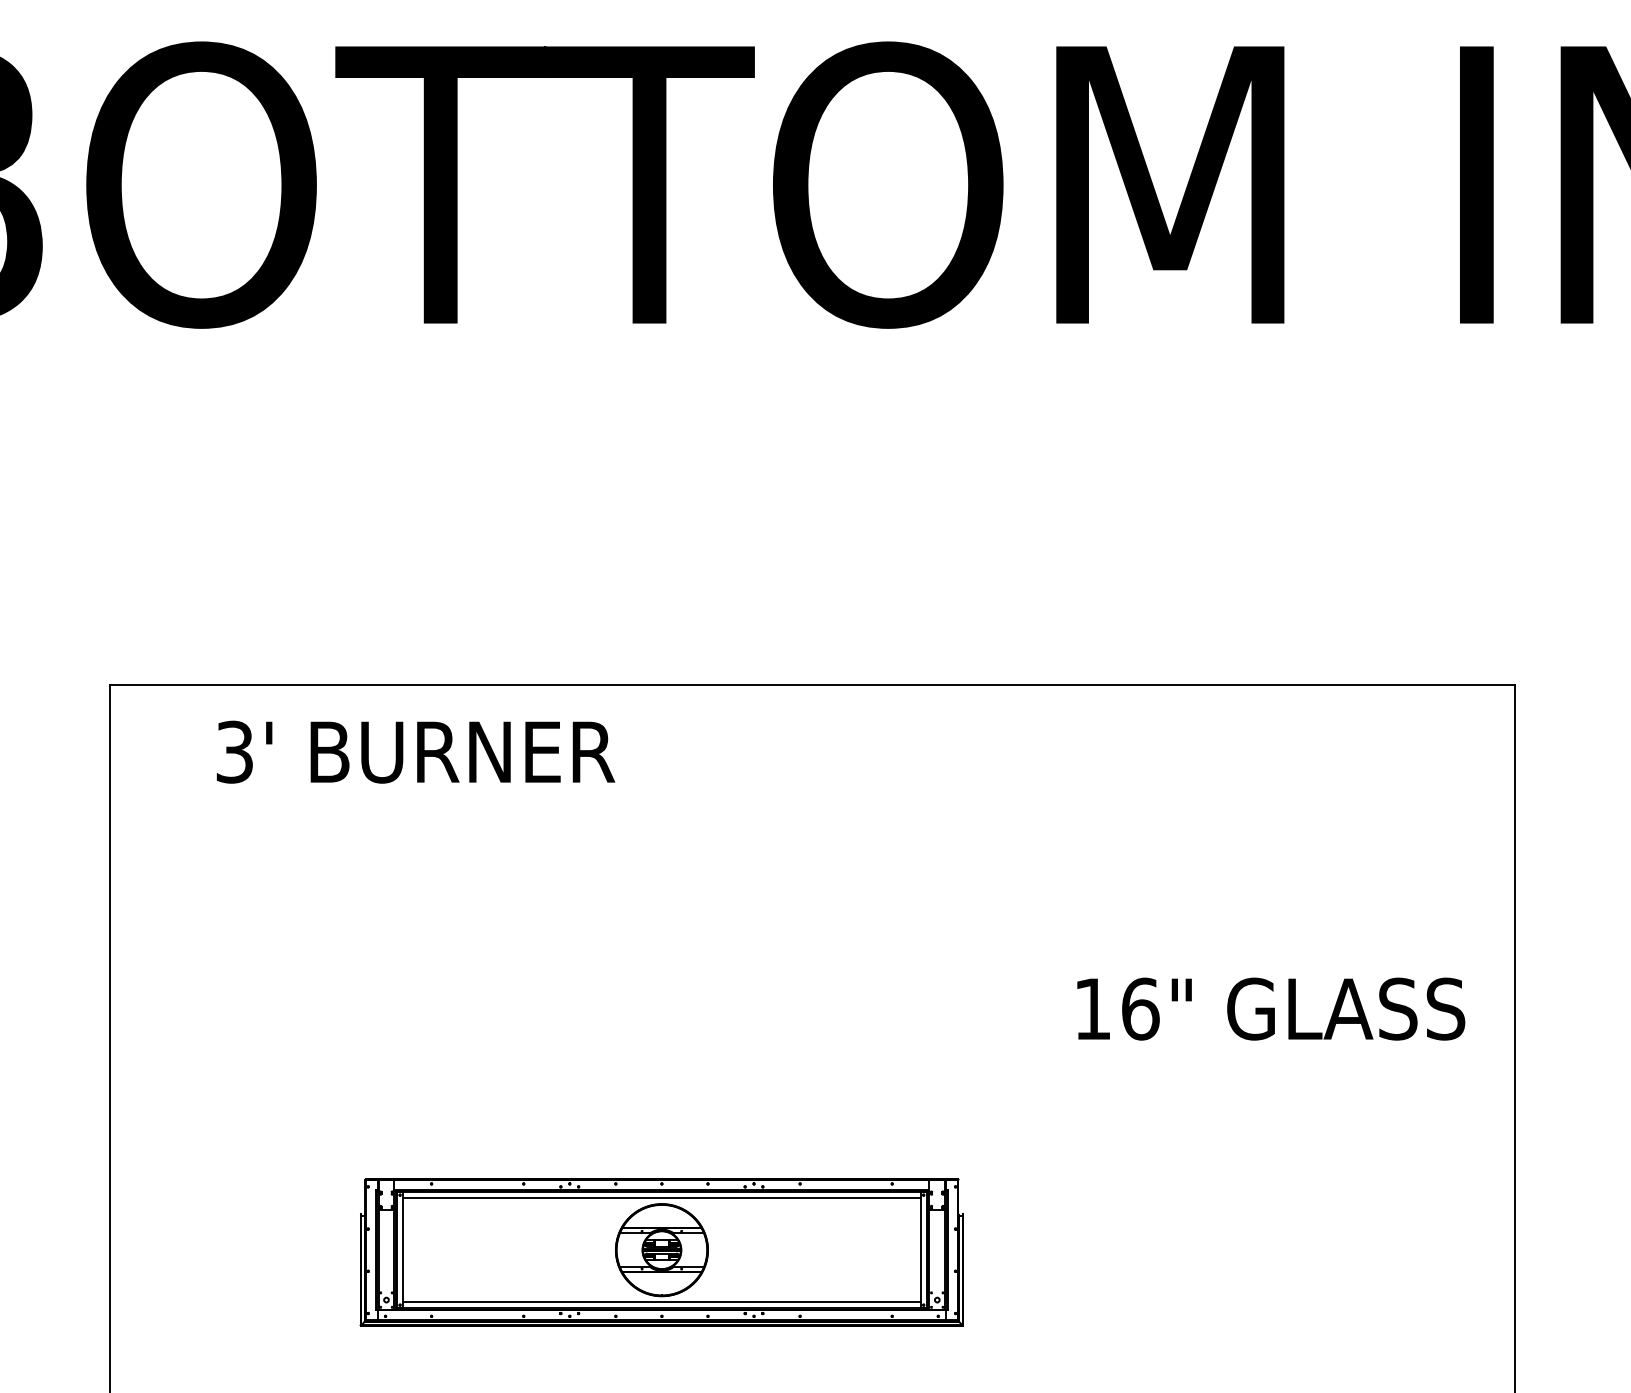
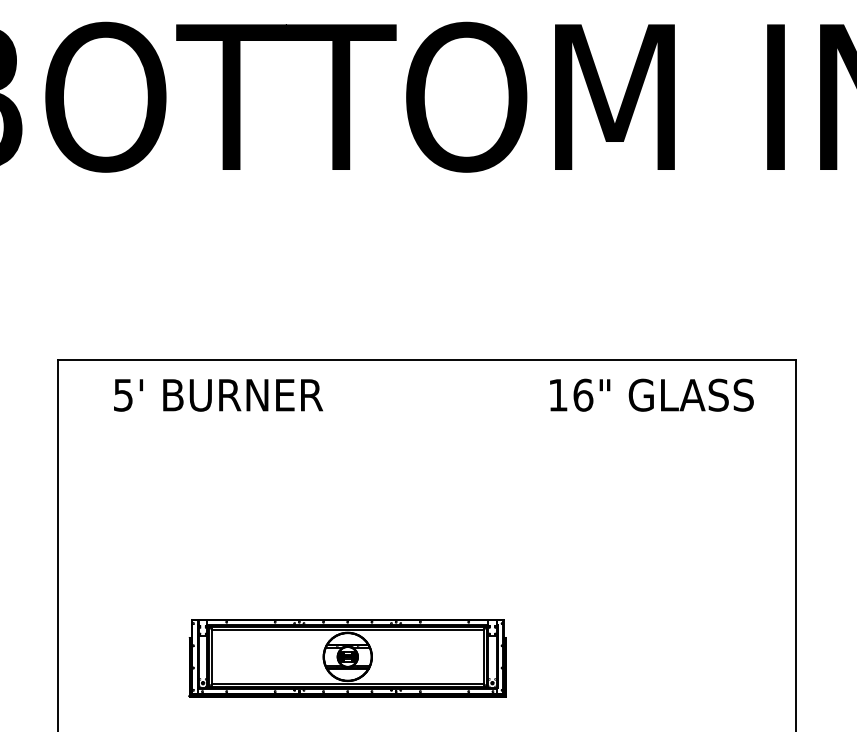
text: (235, 750) -> (123, 394), 3' -> 5'
text: (1270, 1007) -> (651, 394), moved

